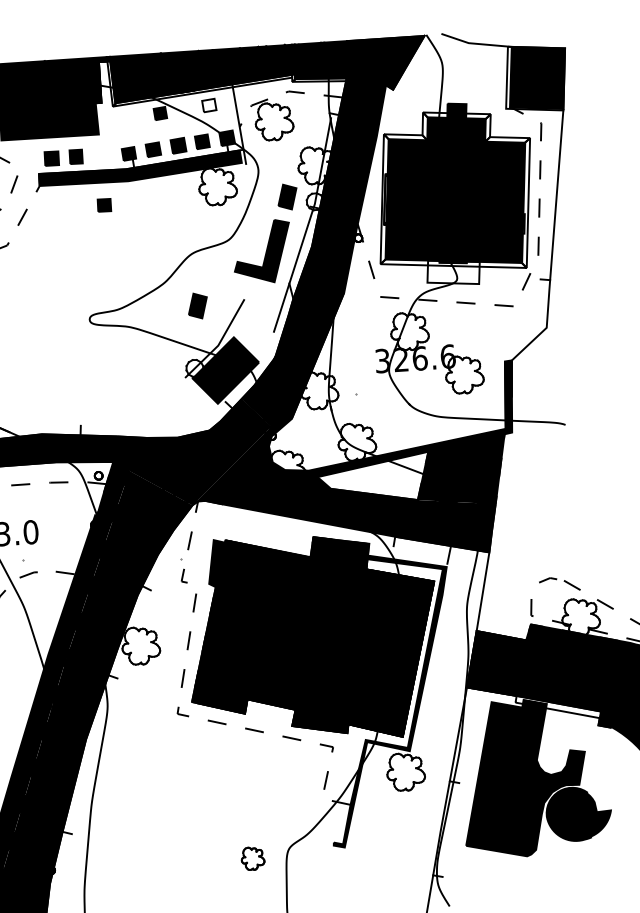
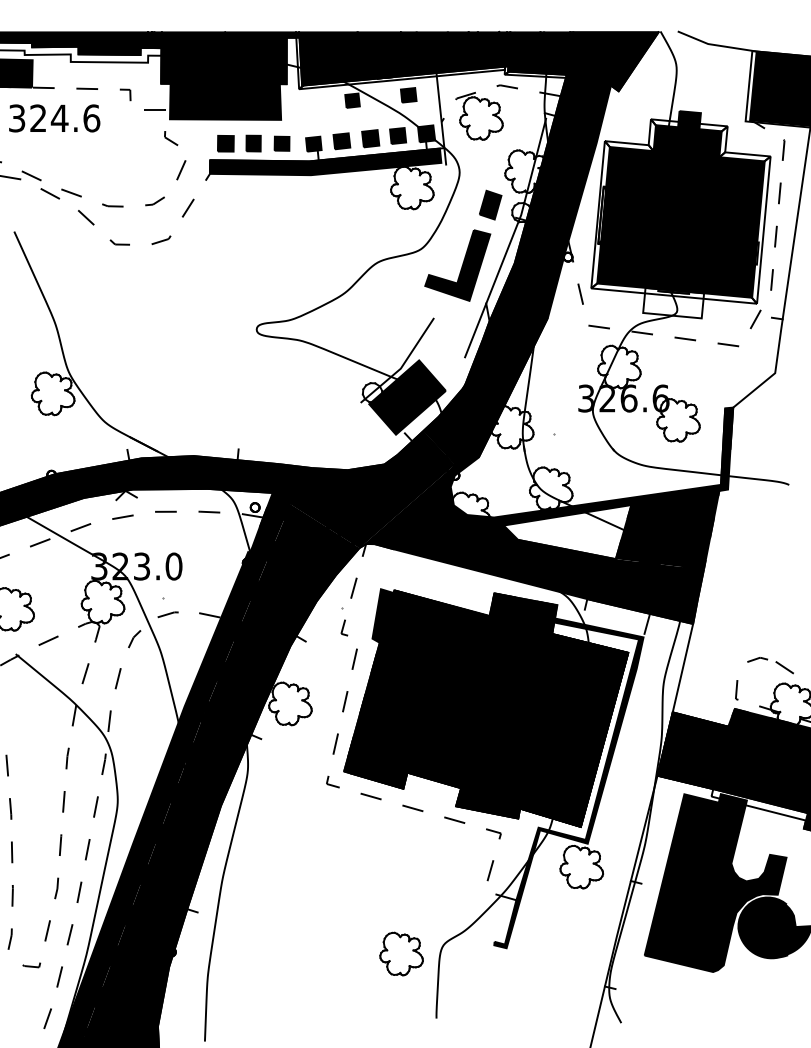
fill: (209, 105) -> (408, 95), added
part: (103, 205) -> (281, 143), moved
part: (197, 305) -> (380, 321), removed
part: (252, 858) -> (401, 953), size x1.67

